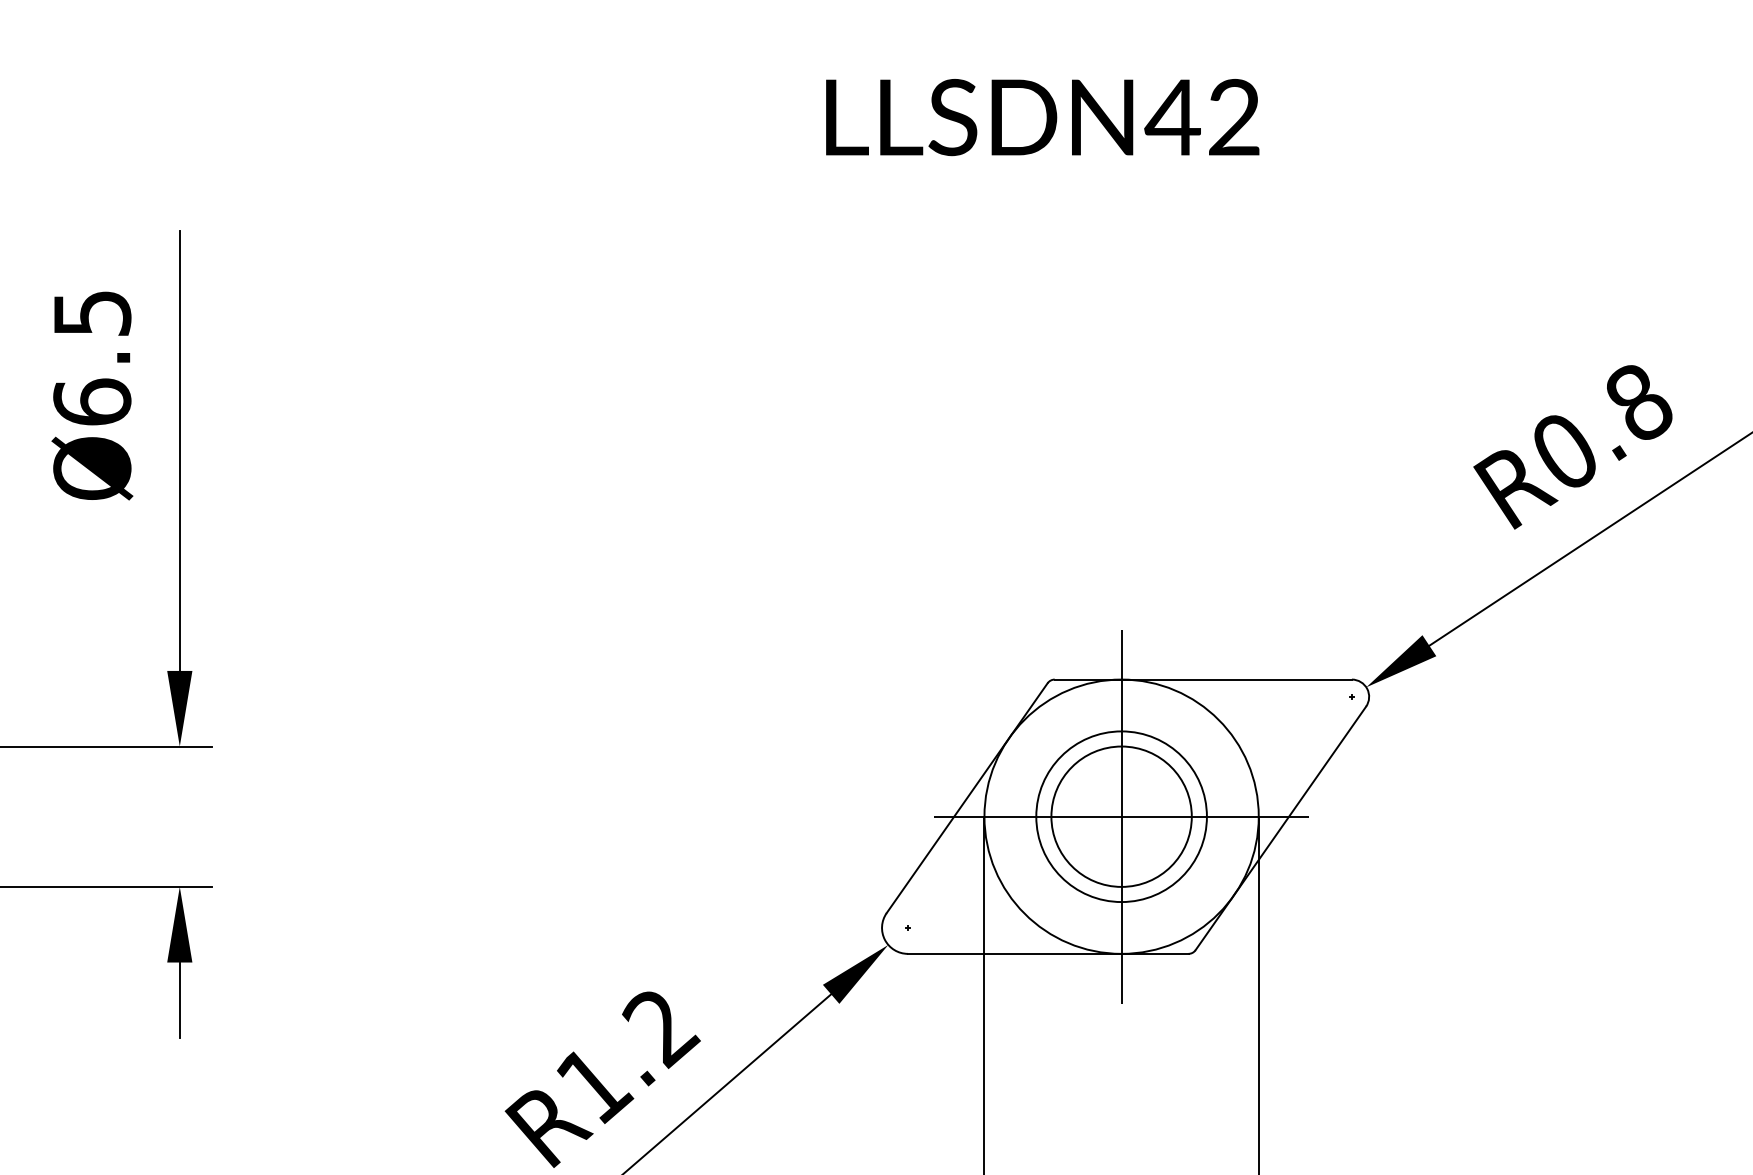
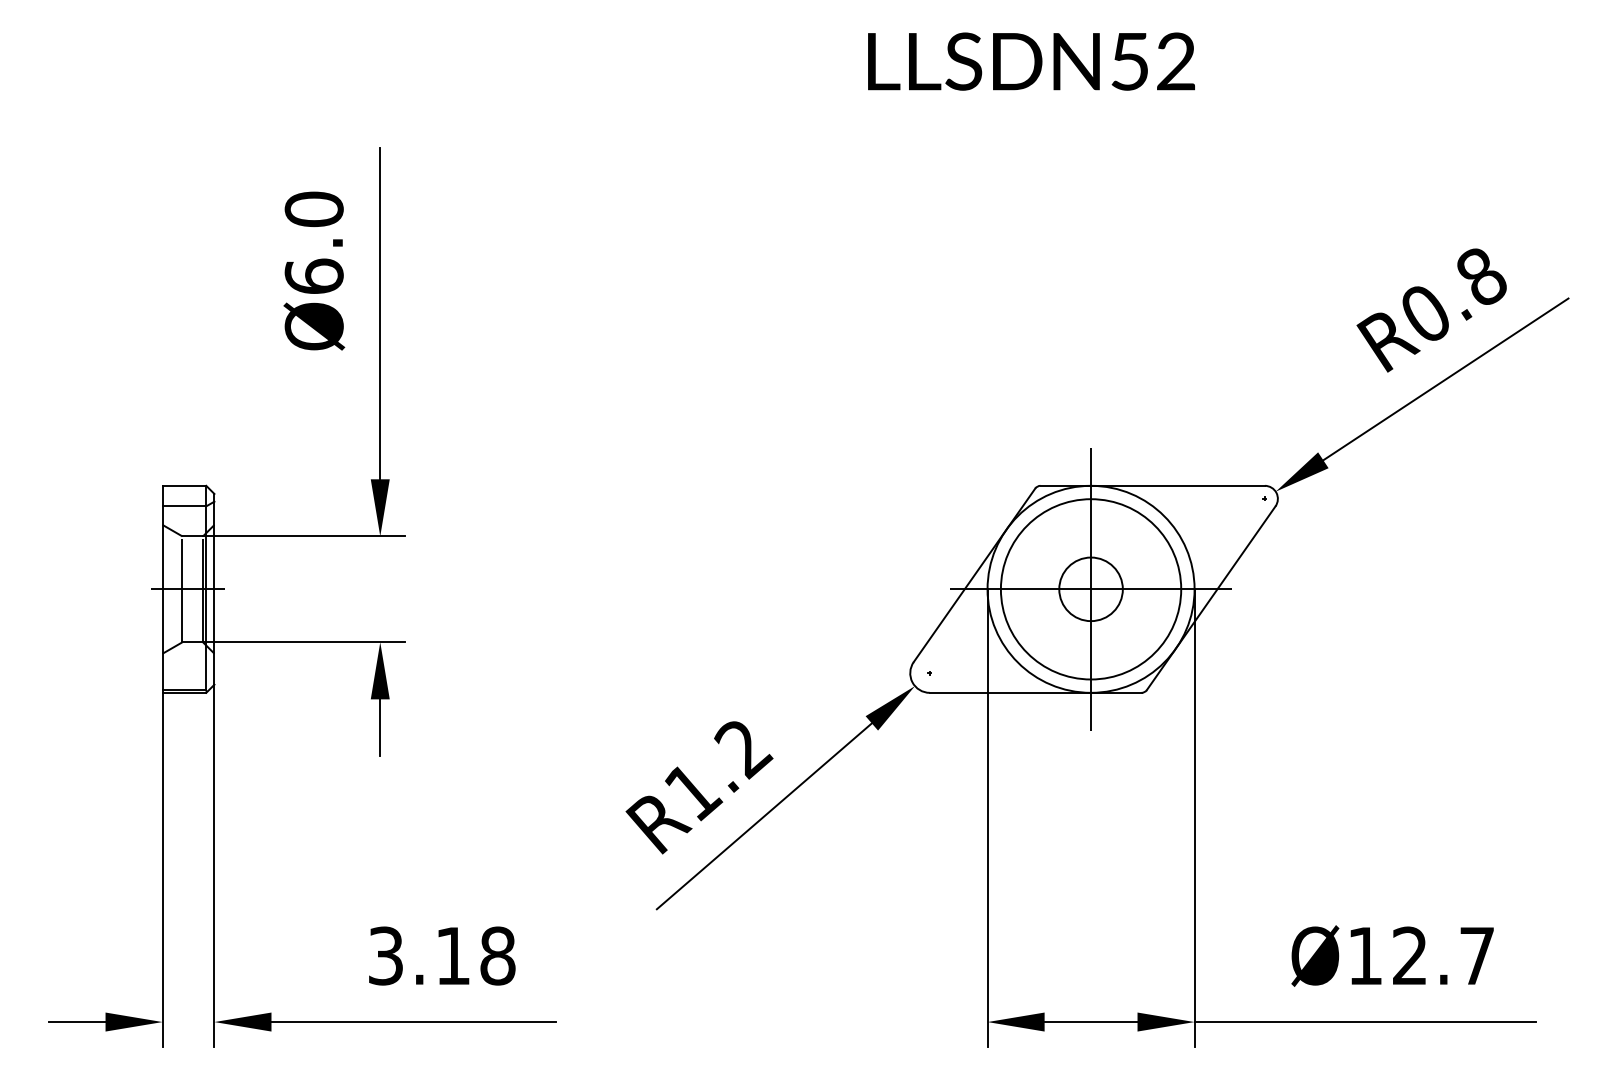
text: (1172, 117) -> (1129, 61), LLSDN42 -> LLSDN52
text: (91, 313) -> (313, 209), Ø6.5 -> Ø6.0
circle: (1120, 815) -> (1090, 588), size x1.4
circle: (1122, 816) -> (1091, 589), size x0.6

